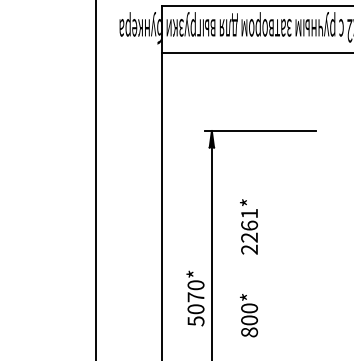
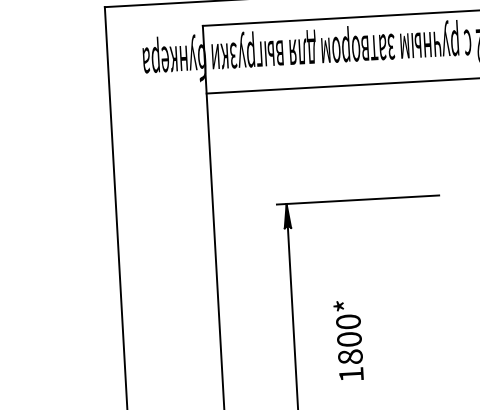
text: (249, 231) -> (349, 347), 2261* -> 1800*

